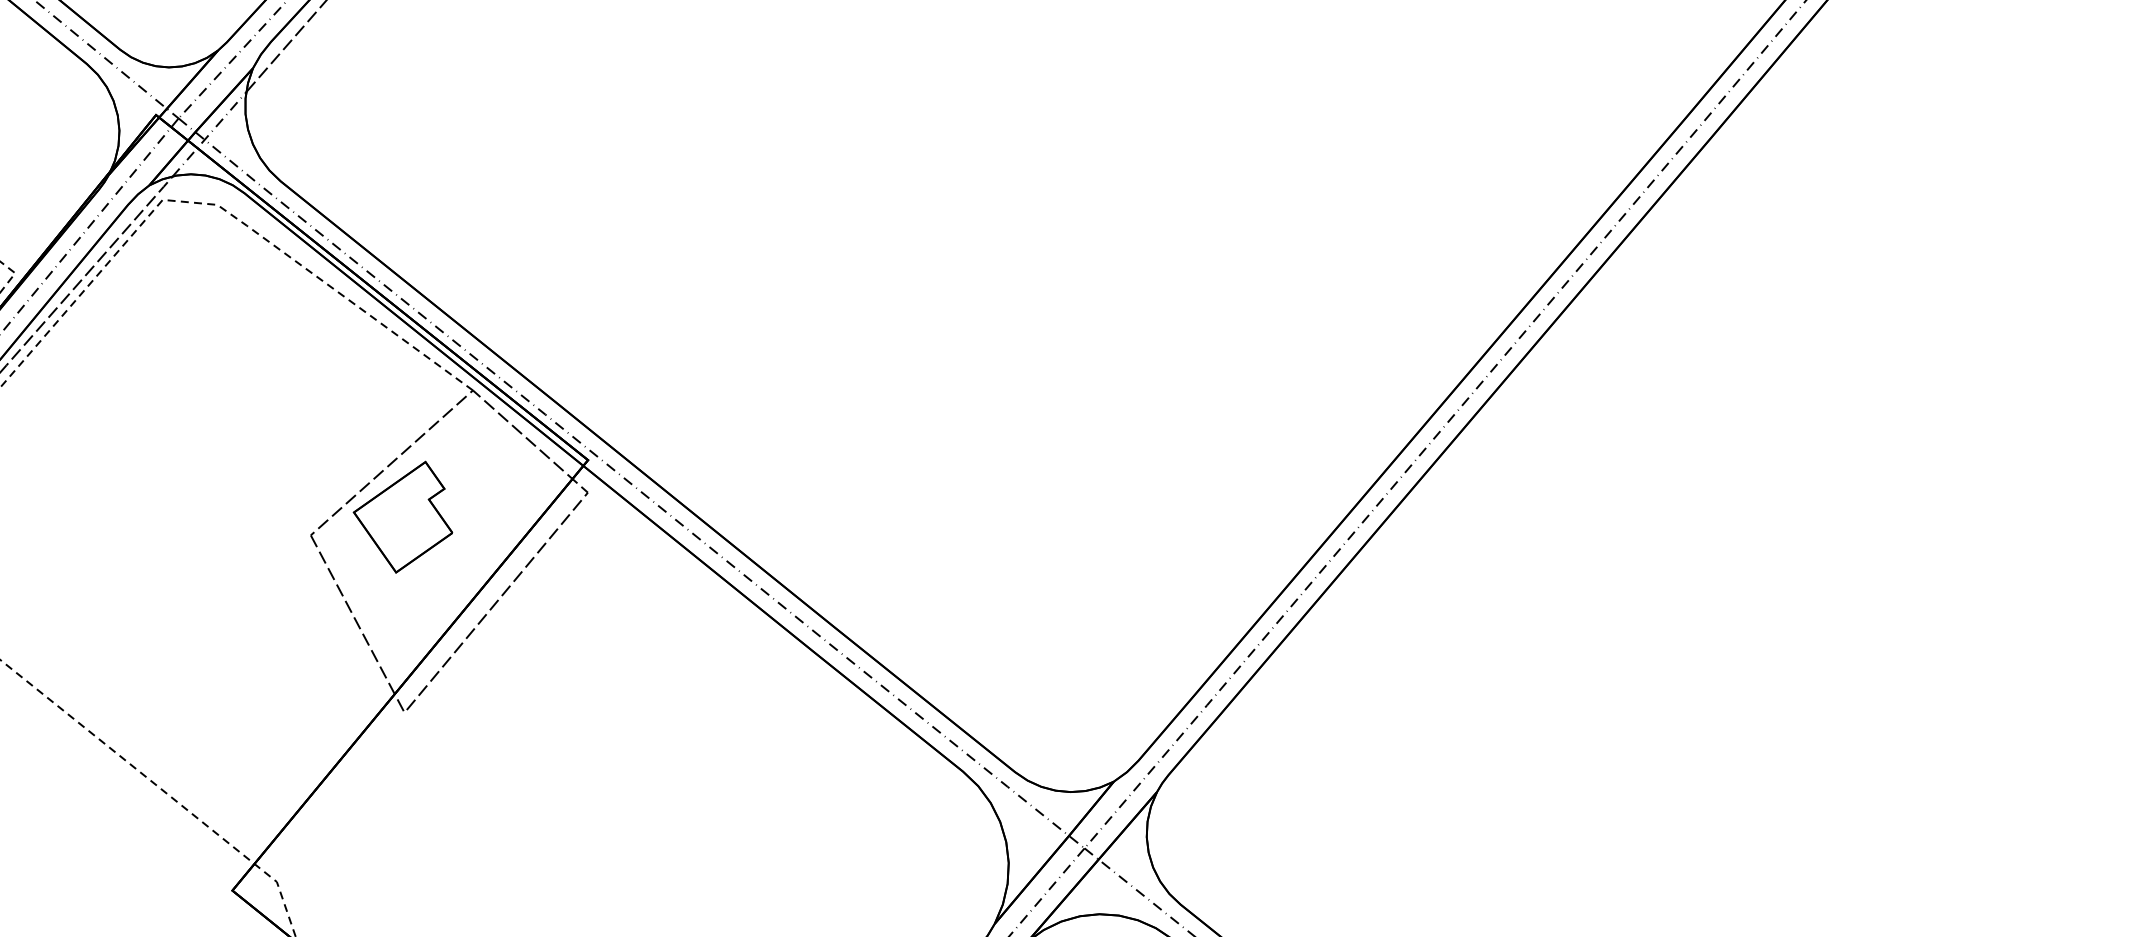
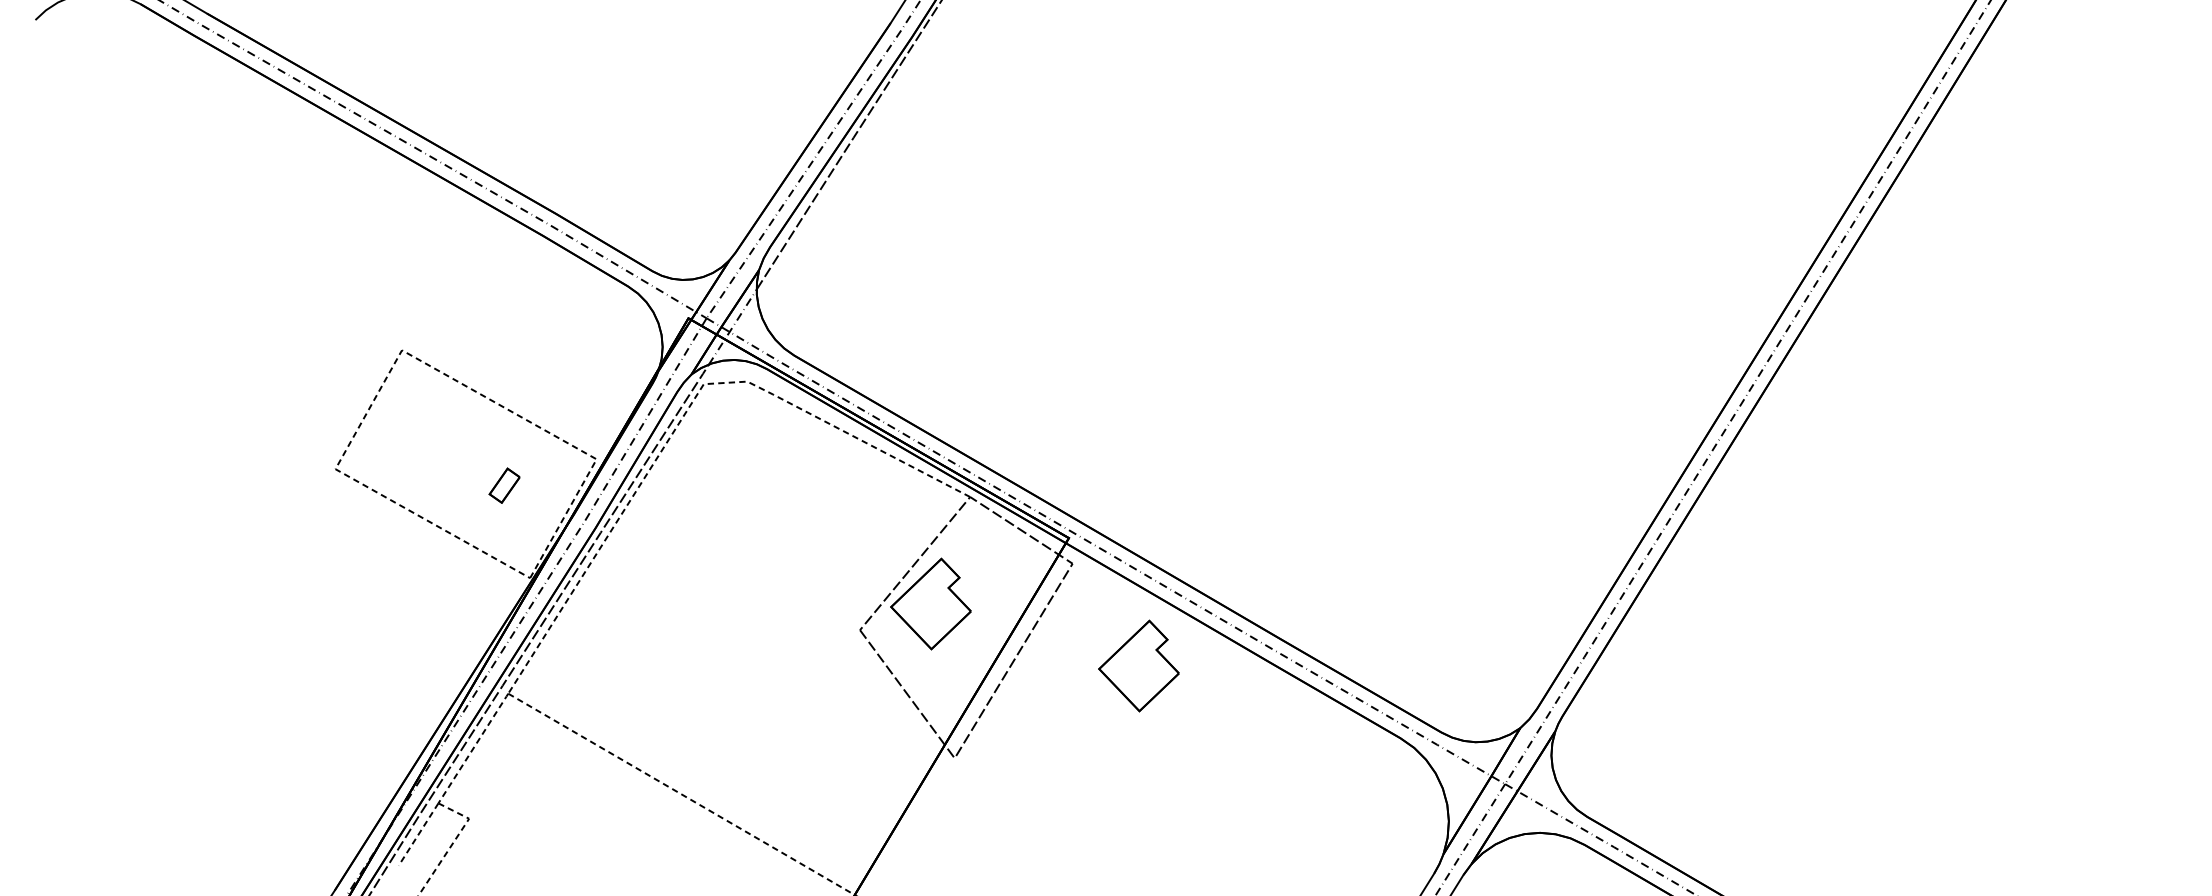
part: (650, 631) -> (1138, 665), added

